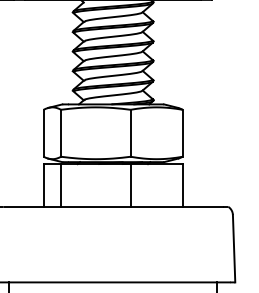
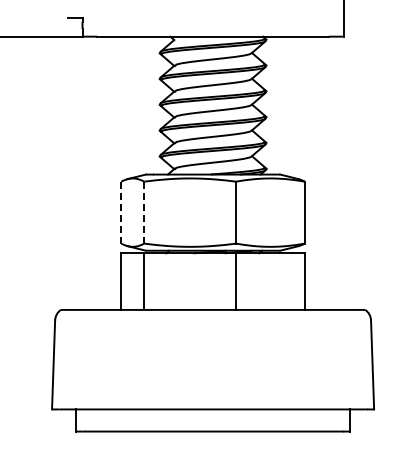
line: (43, 133) -> (121, 212), solid -> dashed
line: (61, 133) -> (144, 212), solid -> dashed

